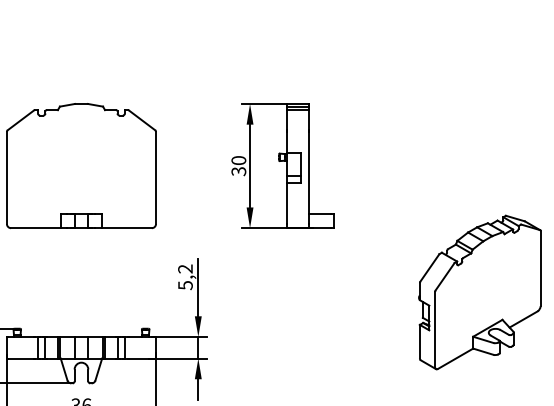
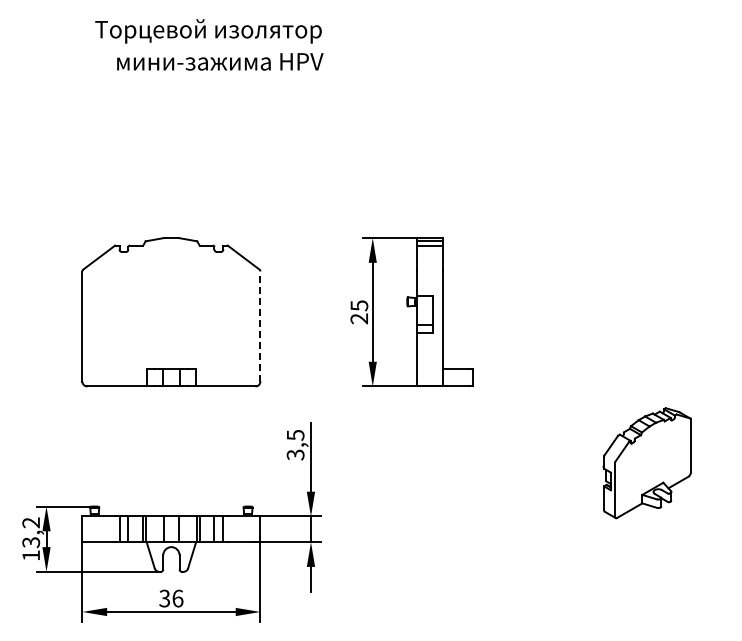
text: (238, 166) -> (359, 312), 30 -> 25
line: (156, 177) -> (260, 326), solid -> dashed
text: (185, 276) -> (295, 444), 5,2 -> 3,5
part: (479, 291) -> (646, 462), size x0.6

